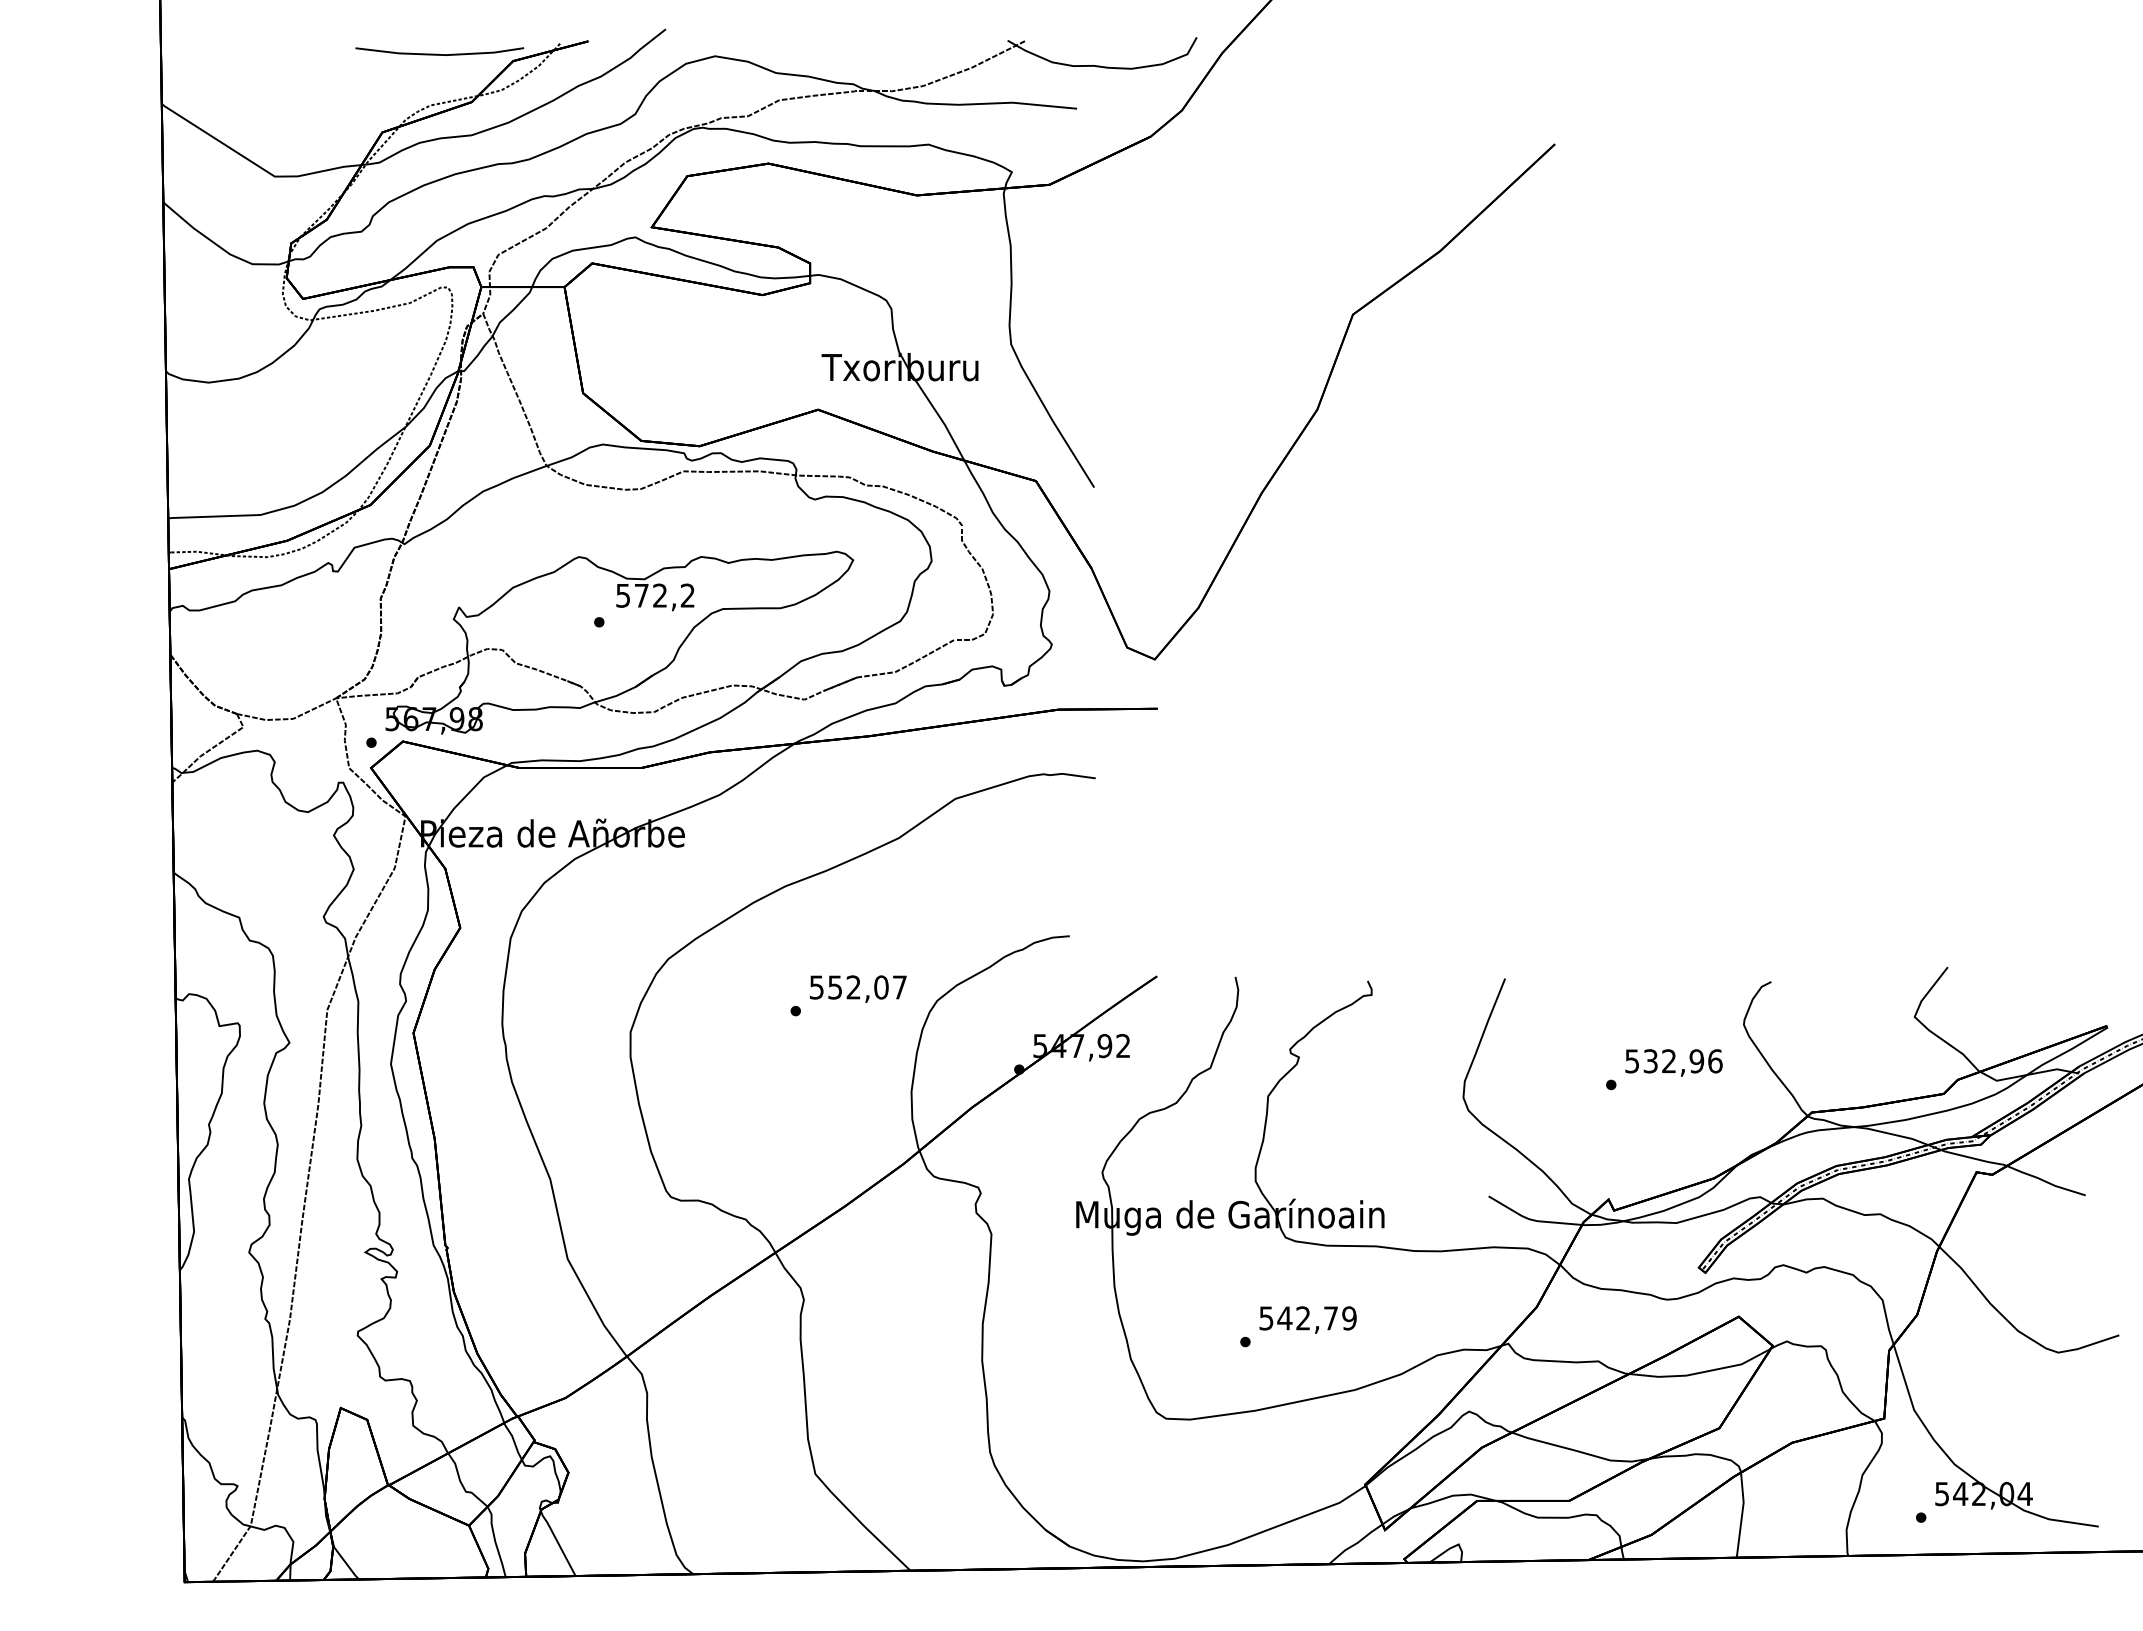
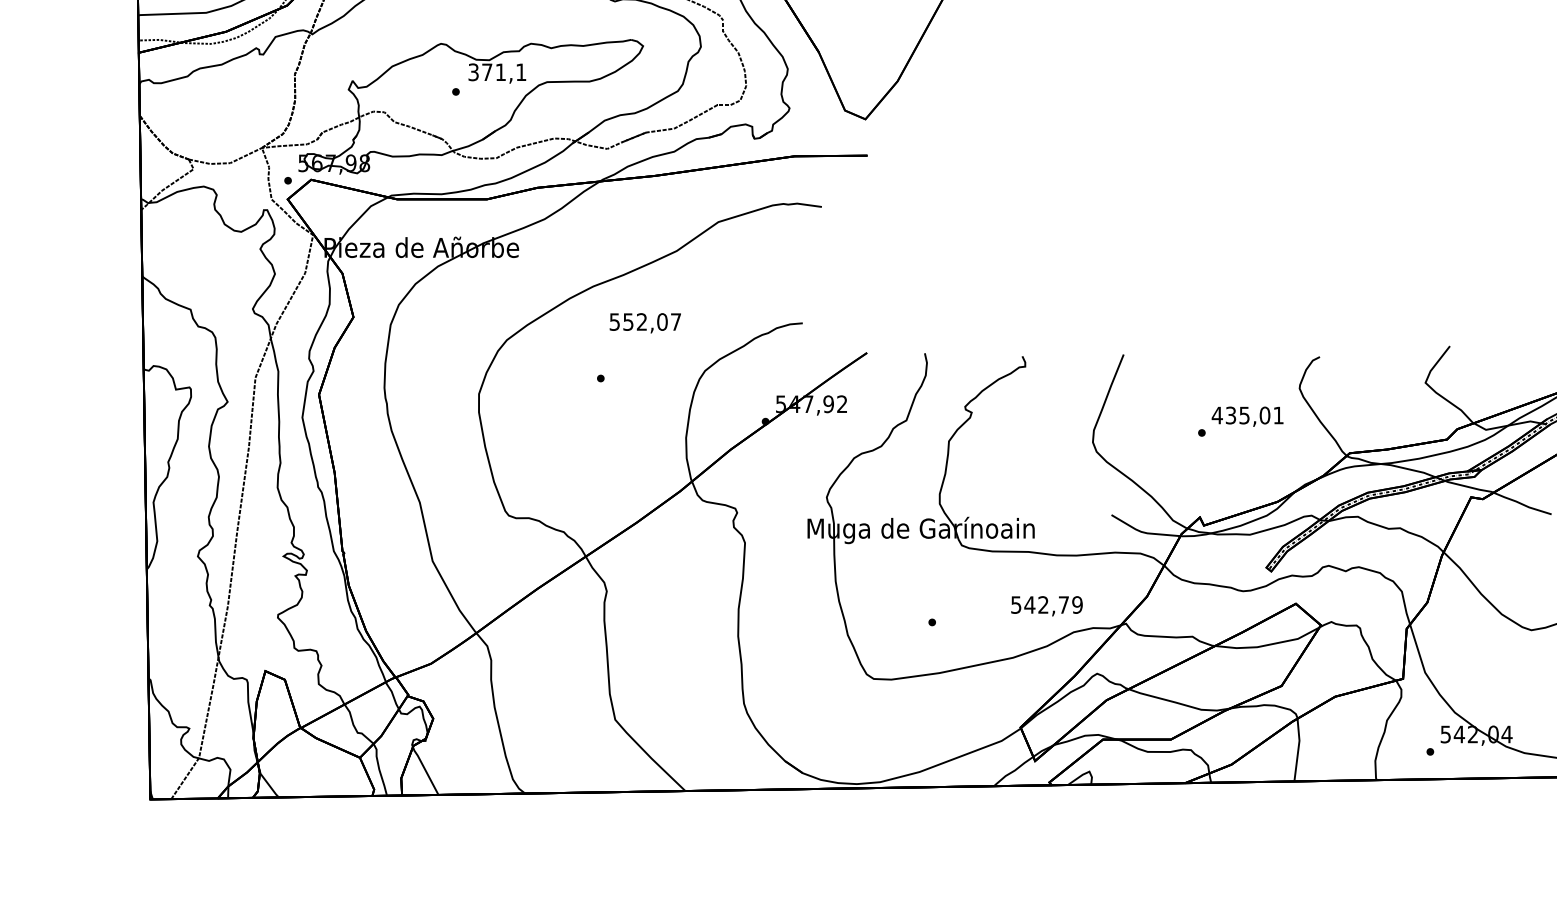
text: (655, 595) -> (497, 72), 572,2 -> 371,1
text: (858, 988) -> (645, 322), moved
text: (1673, 1061) -> (1247, 415), 532,96 -> 435,01
text: (1307, 1319) -> (1046, 605), moved

